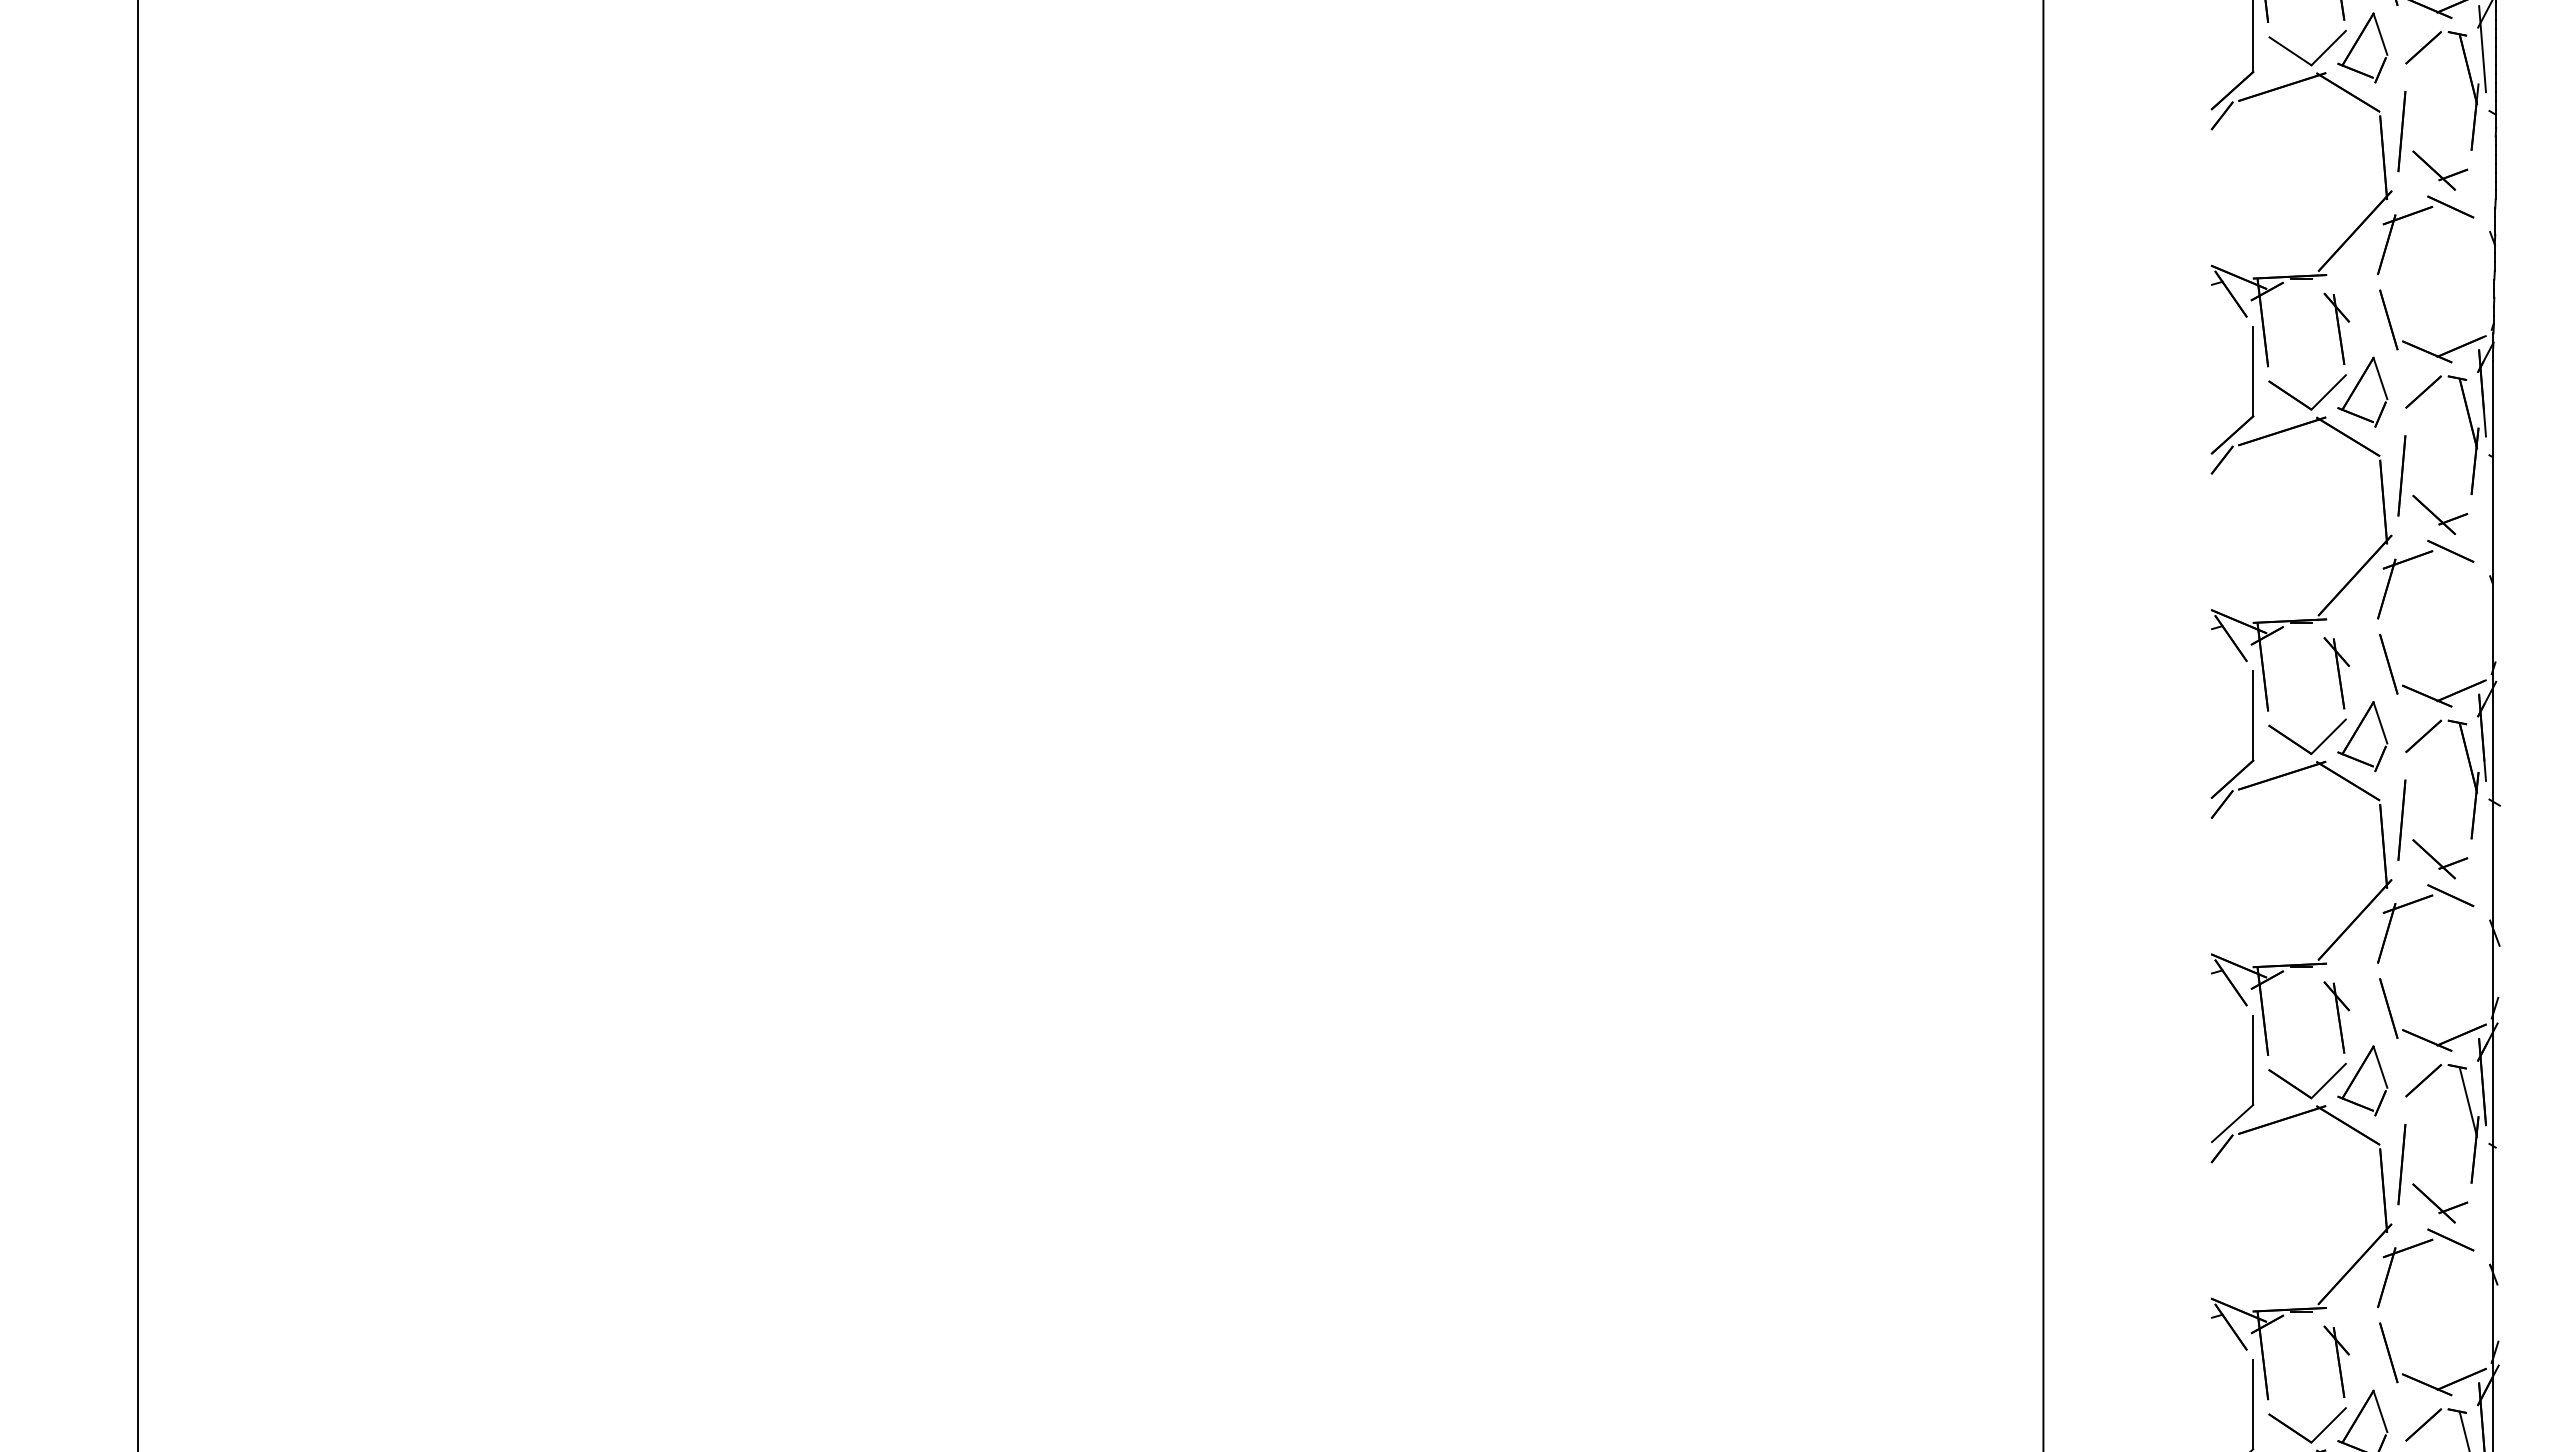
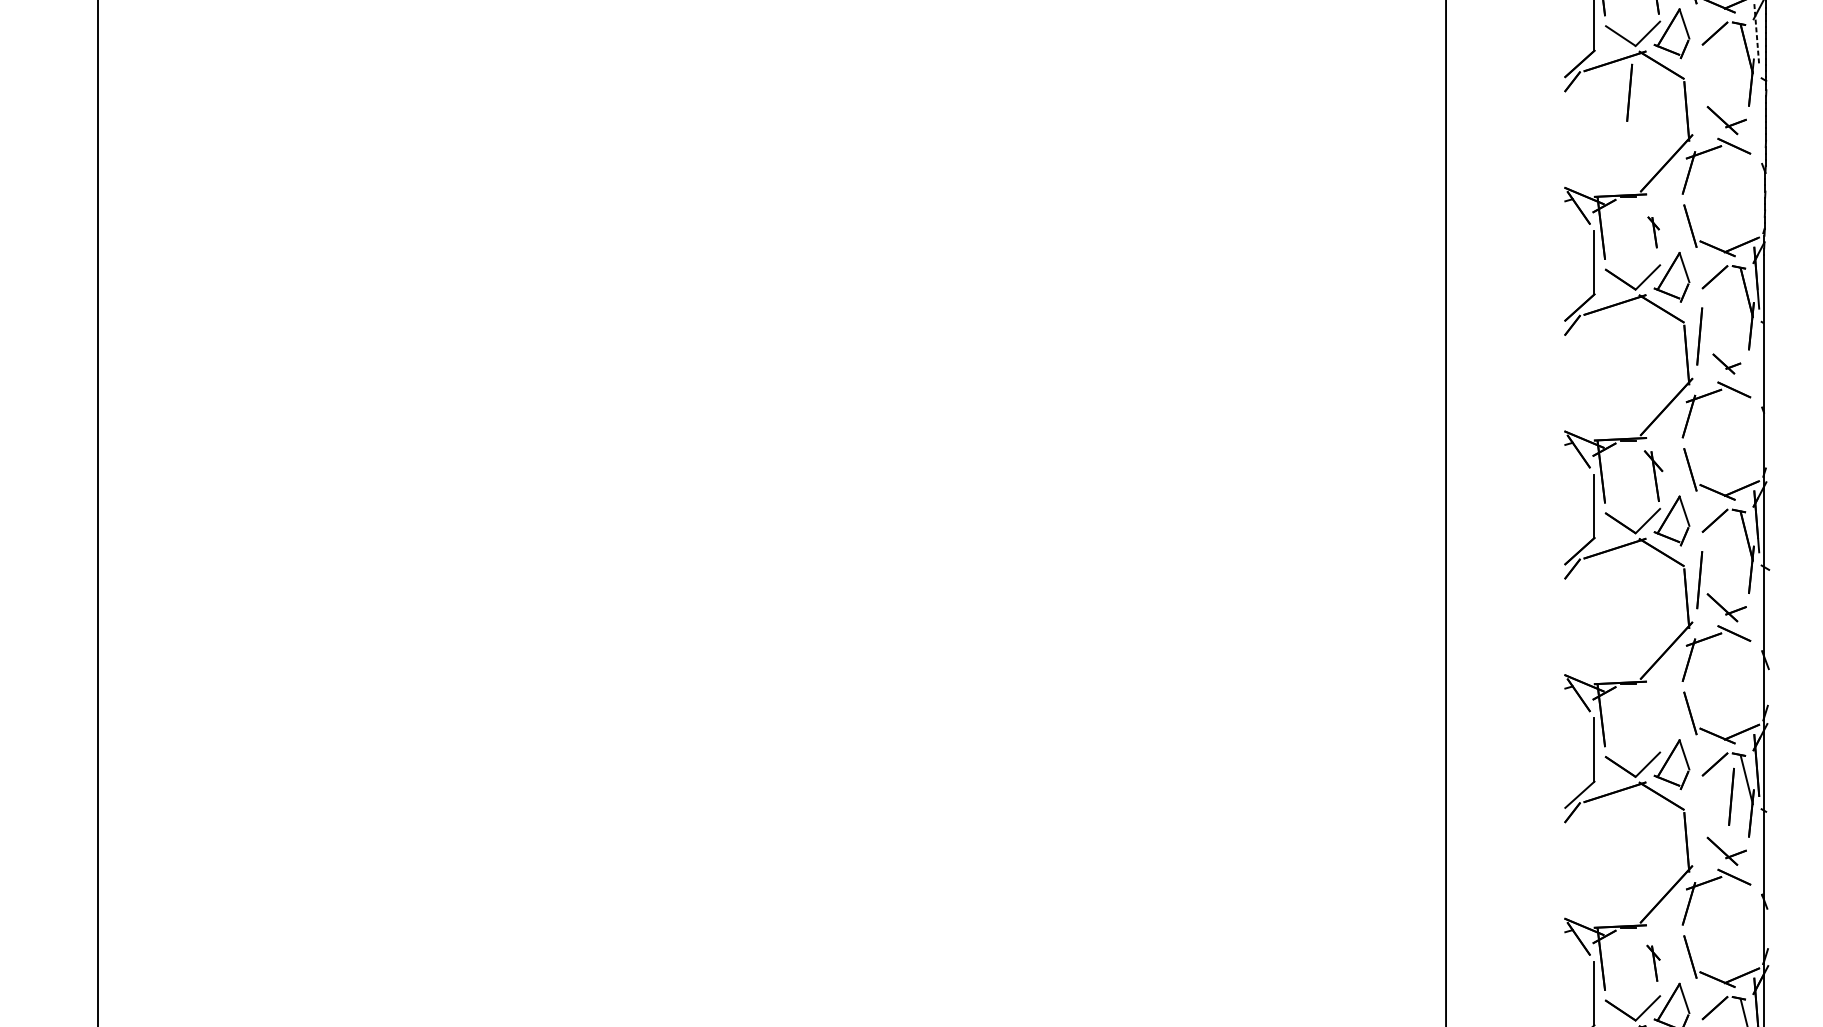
line: (2482, 49) -> (1756, 34), solid -> dashed
line: (2401, 131) -> (1629, 92), moved
part: (2336, 328) -> (1653, 232), size x0.6
part: (2440, 514) -> (1727, 363), size x0.7
part: (2336, 1017) -> (1653, 719), removed
line: (2401, 1164) -> (1731, 796), moved
part: (2336, 1361) -> (1653, 963), size x0.7

